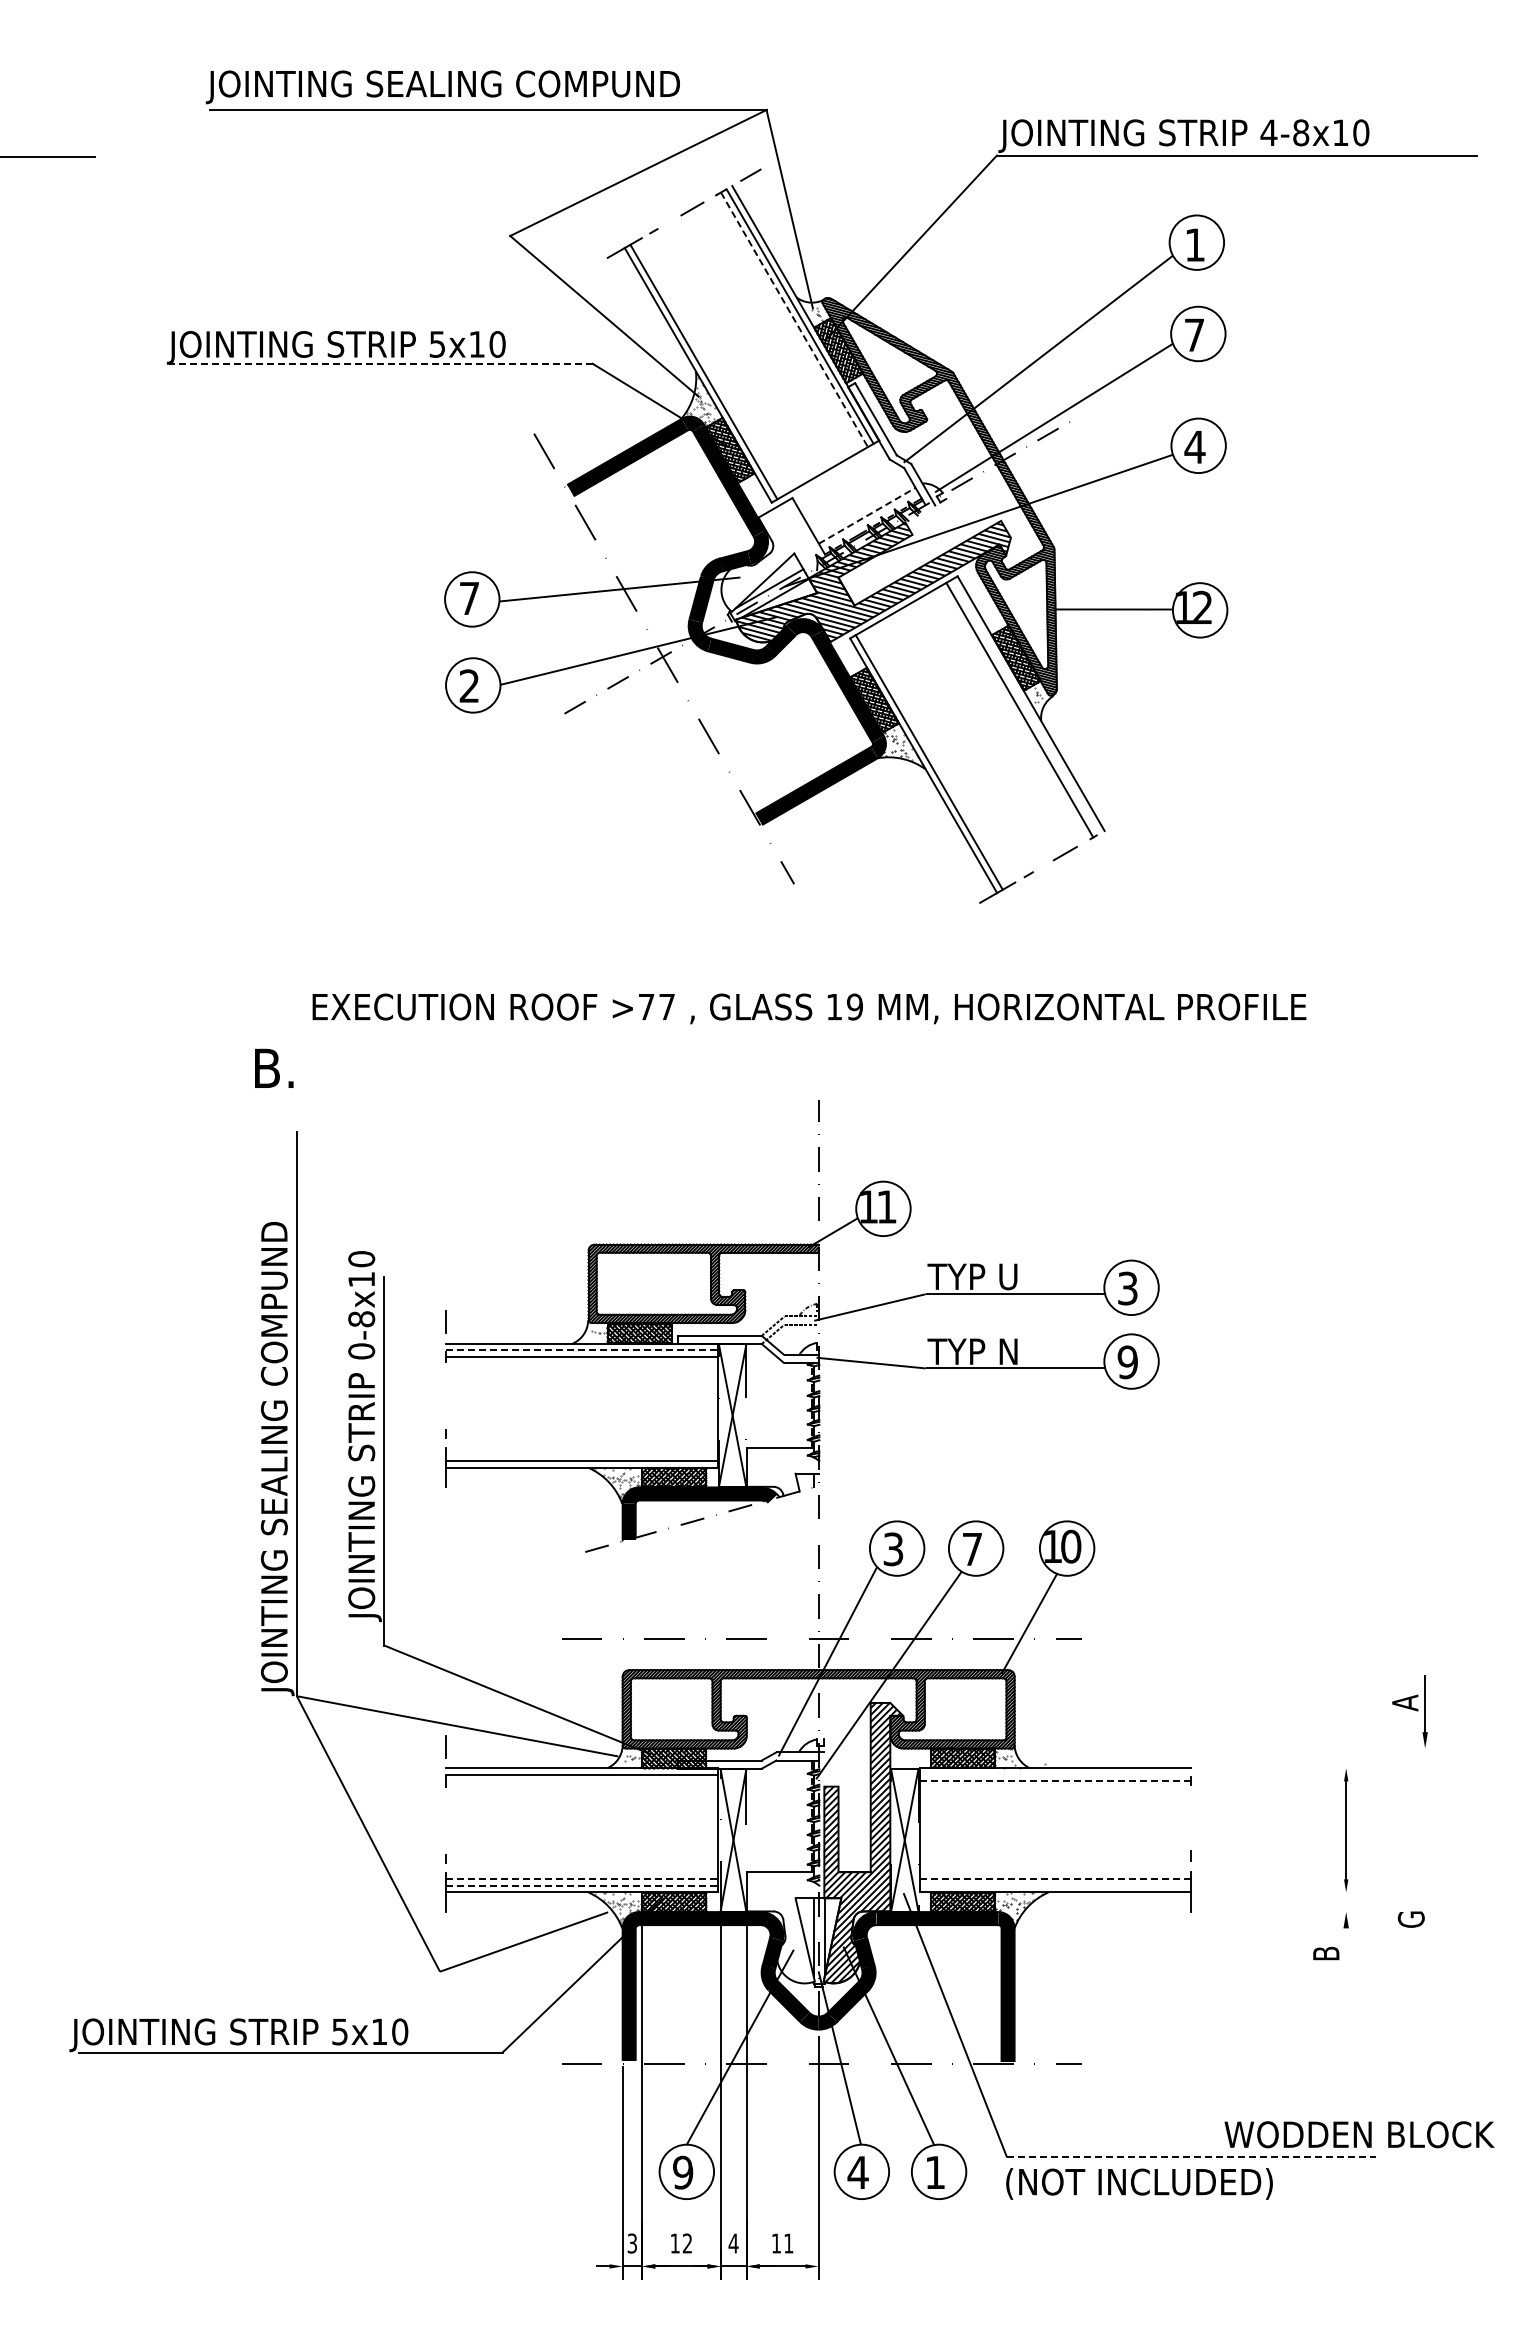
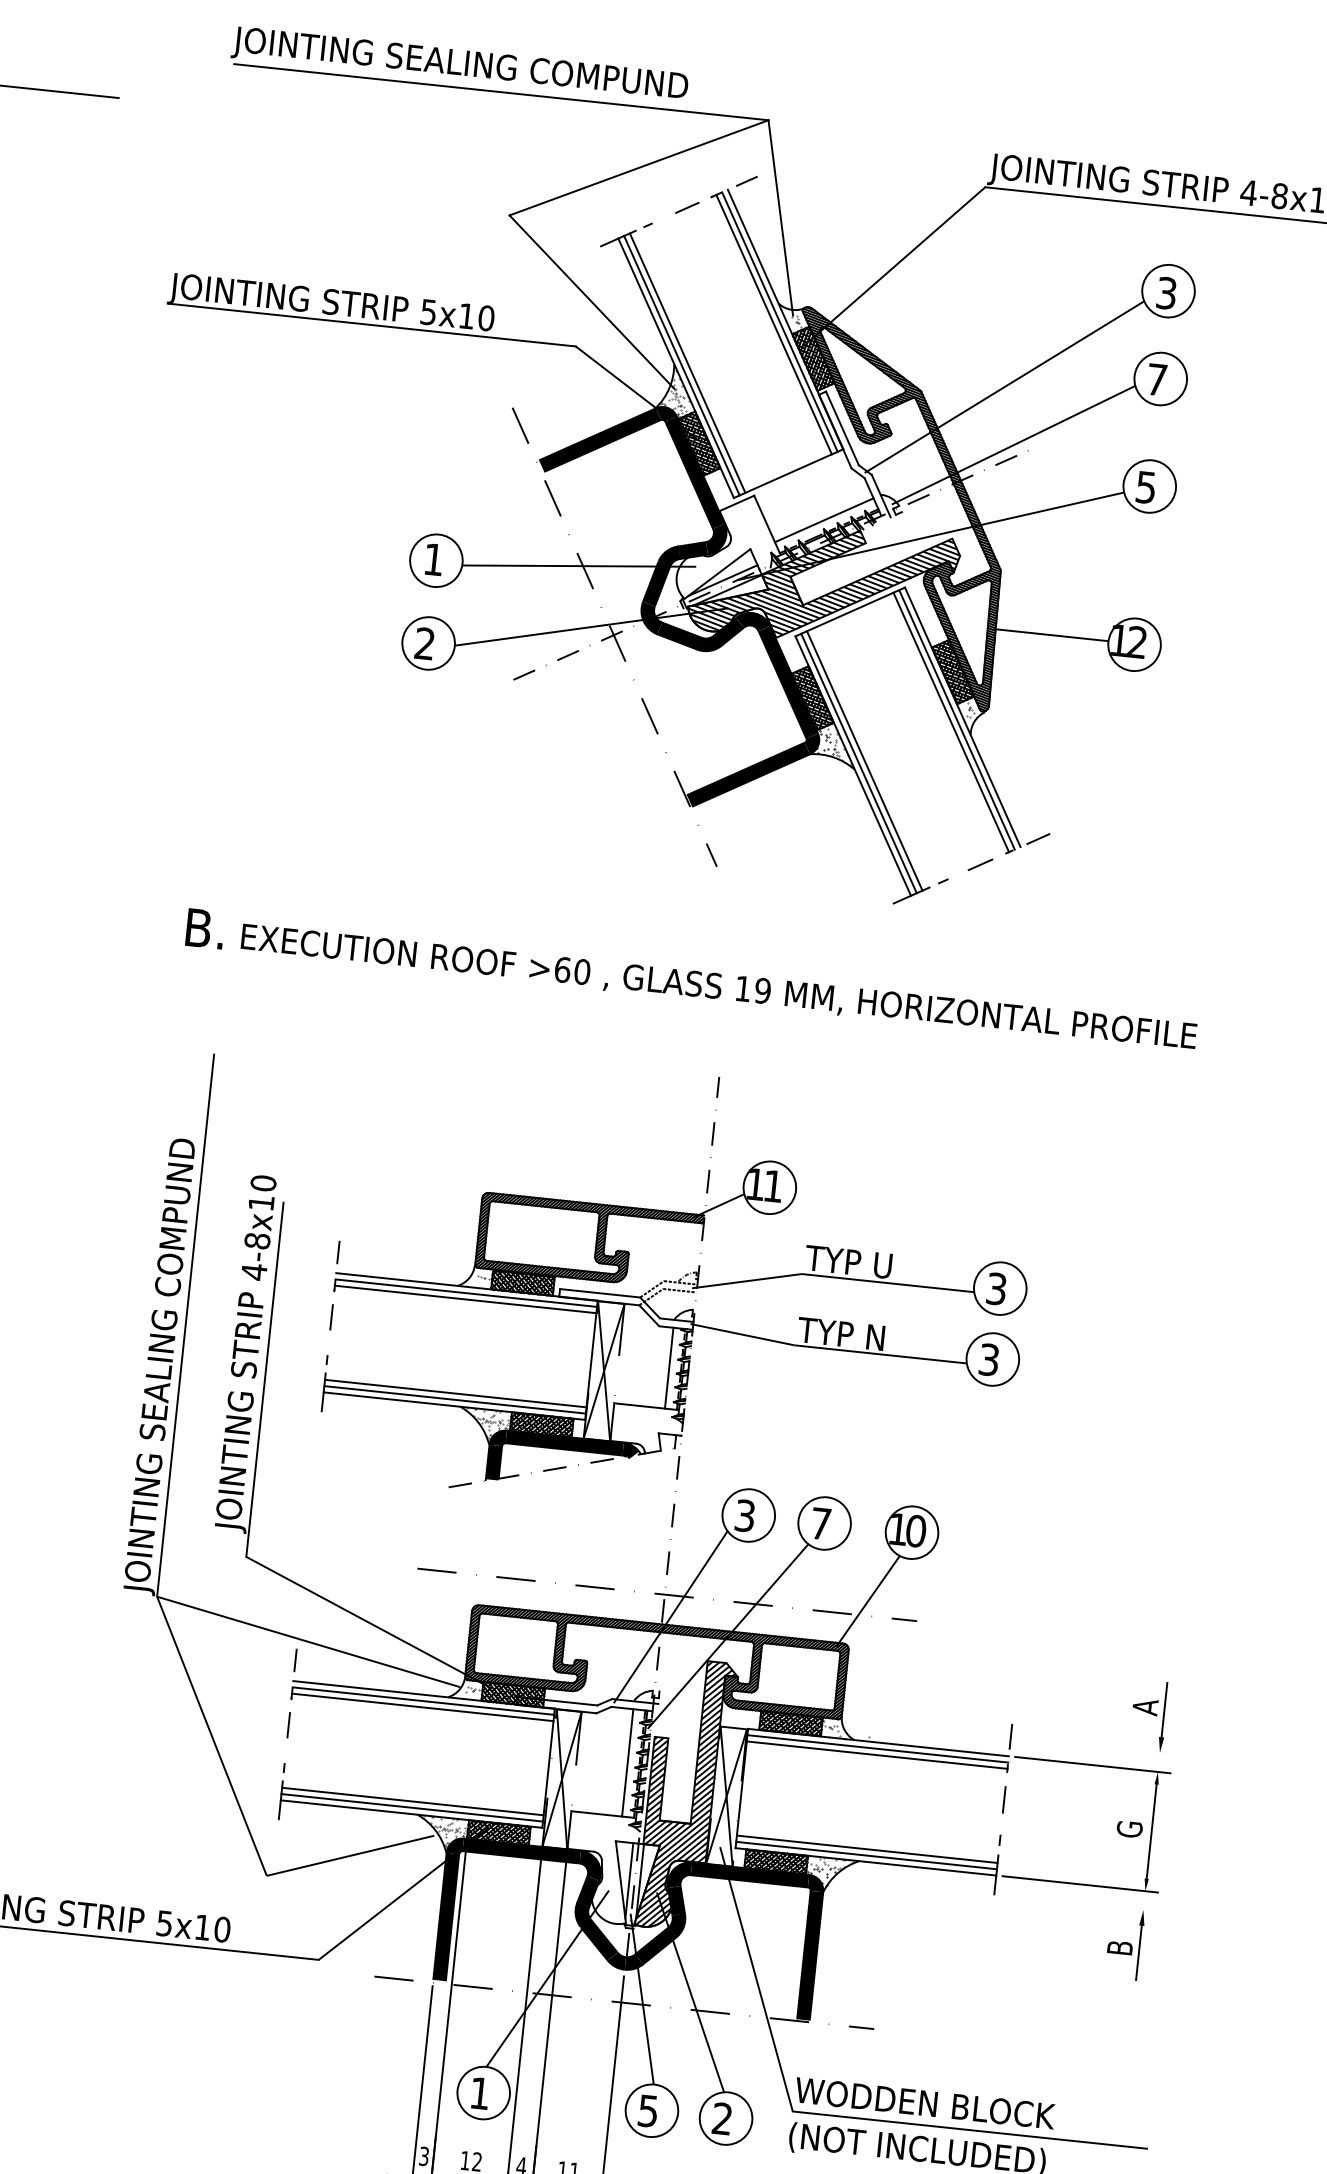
text: (1194, 244) -> (1166, 292), 1 -> 3
line: (794, 319) -> (774, 324), dashed -> solid
line: (380, 363) -> (372, 324), dashed -> solid
line: (709, 368) -> (687, 362), added
text: (1194, 447) -> (1145, 487), 4 -> 5
line: (867, 515) -> (824, 520), dashed -> solid
text: (469, 598) -> (433, 559), 7 -> 1
line: (1024, 706) -> (956, 719), added
line: (934, 758) -> (864, 760), added
line: (1121, 820) -> (1037, 838), added
text: (656, 1006) -> (572, 970), >77 -> >60
text: (274, 1067) -> (205, 928), moved
line: (582, 1350) -> (466, 1293), dashed -> solid
text: (361, 1351) -> (254, 1272), 0-8x10 -> 4-8x10
text: (1127, 1362) -> (988, 1359), 9 -> 3
line: (446, 1389) -> (331, 1317), added
line: (799, 1405) -> (669, 1368), added
line: (582, 1454) -> (455, 1393), added
part: (1409, 1711) -> (1148, 1715), moved
line: (1190, 1747) -> (1010, 1736), added
line: (1278, 1768) -> (1092, 1765), added
line: (1054, 1774) -> (877, 1748), added
line: (582, 1781) -> (422, 1707), added
line: (1055, 1781) -> (877, 1755), dashed -> solid
line: (1190, 1813) -> (1003, 1799), added
line: (446, 1814) -> (288, 1725), added
line: (799, 1816) -> (627, 1763), added
line: (582, 1879) -> (413, 1801), dashed -> solid
line: (1055, 1879) -> (867, 1849), dashed -> solid
line: (582, 1885) -> (412, 1807), dashed -> solid
line: (1054, 1885) -> (865, 1855), added
line: (1278, 1892) -> (1080, 1884), added
text: (1410, 1919) -> (1128, 1829), moved
line: (1346, 1956) -> (1139, 1952), added
text: (1359, 2134) -> (925, 2103), moved
line: (1191, 2157) -> (970, 2130), dashed -> solid
text: (934, 2171) -> (721, 2117), 1 -> 2
text: (683, 2172) -> (480, 2093), 9 -> 1
text: (857, 2172) -> (647, 2110), 4 -> 5

